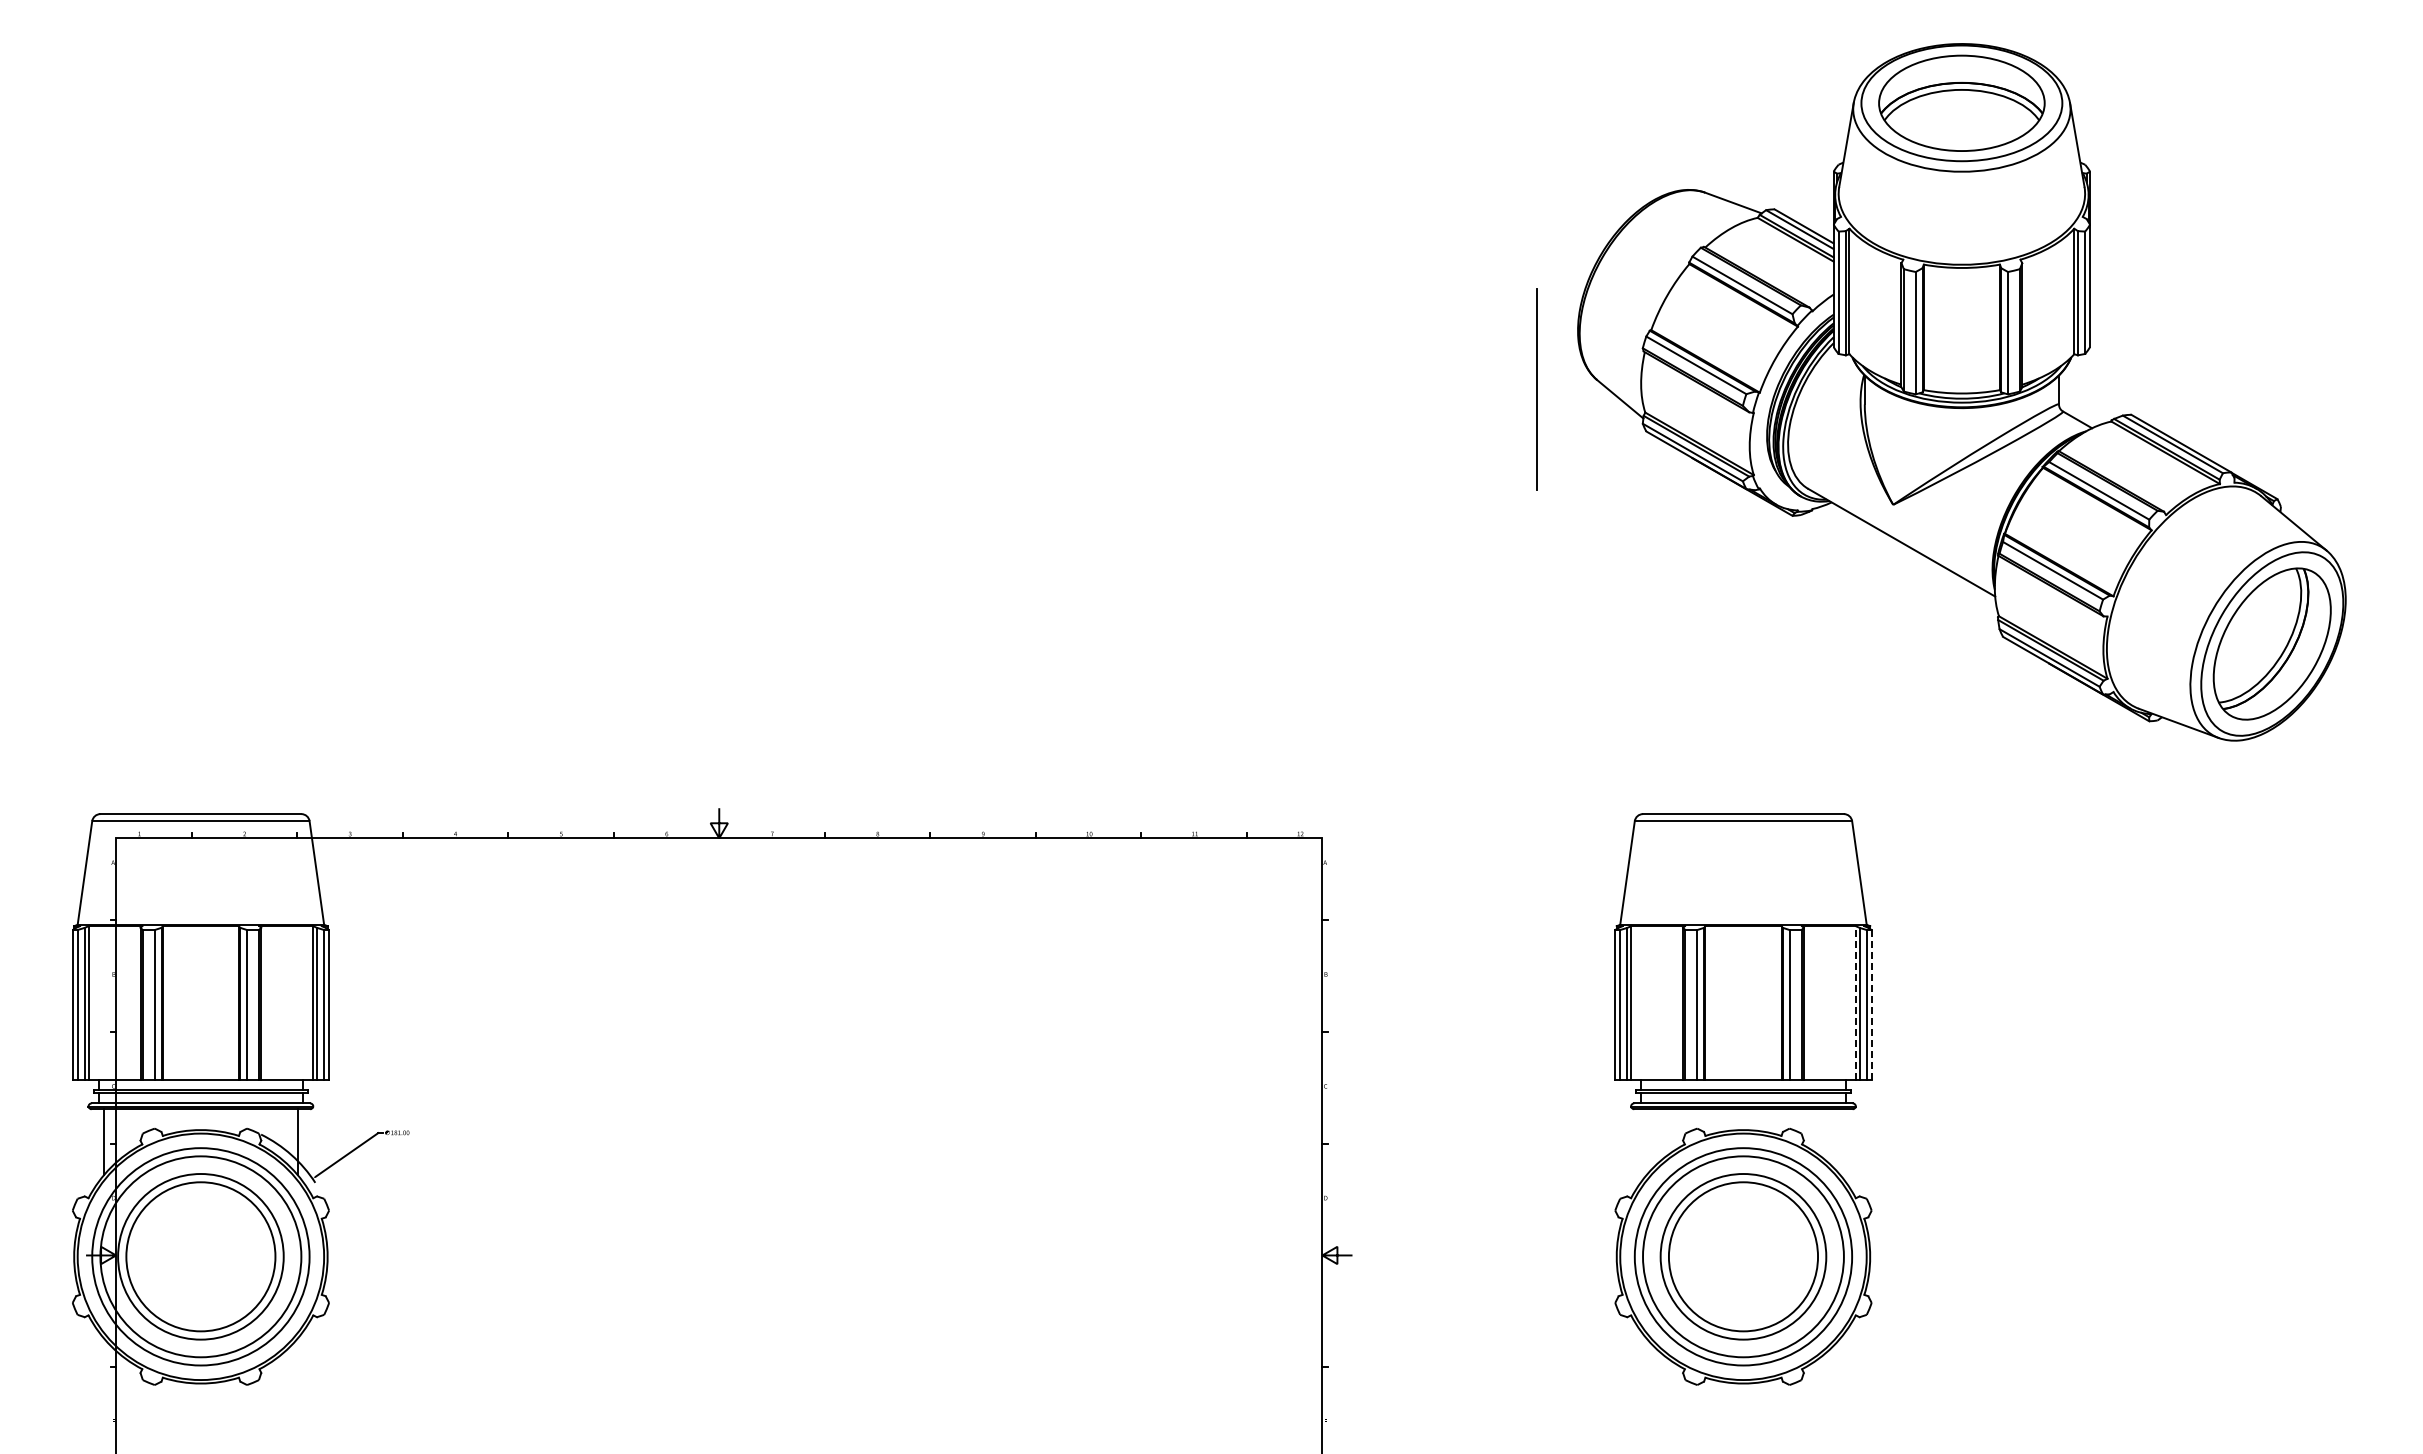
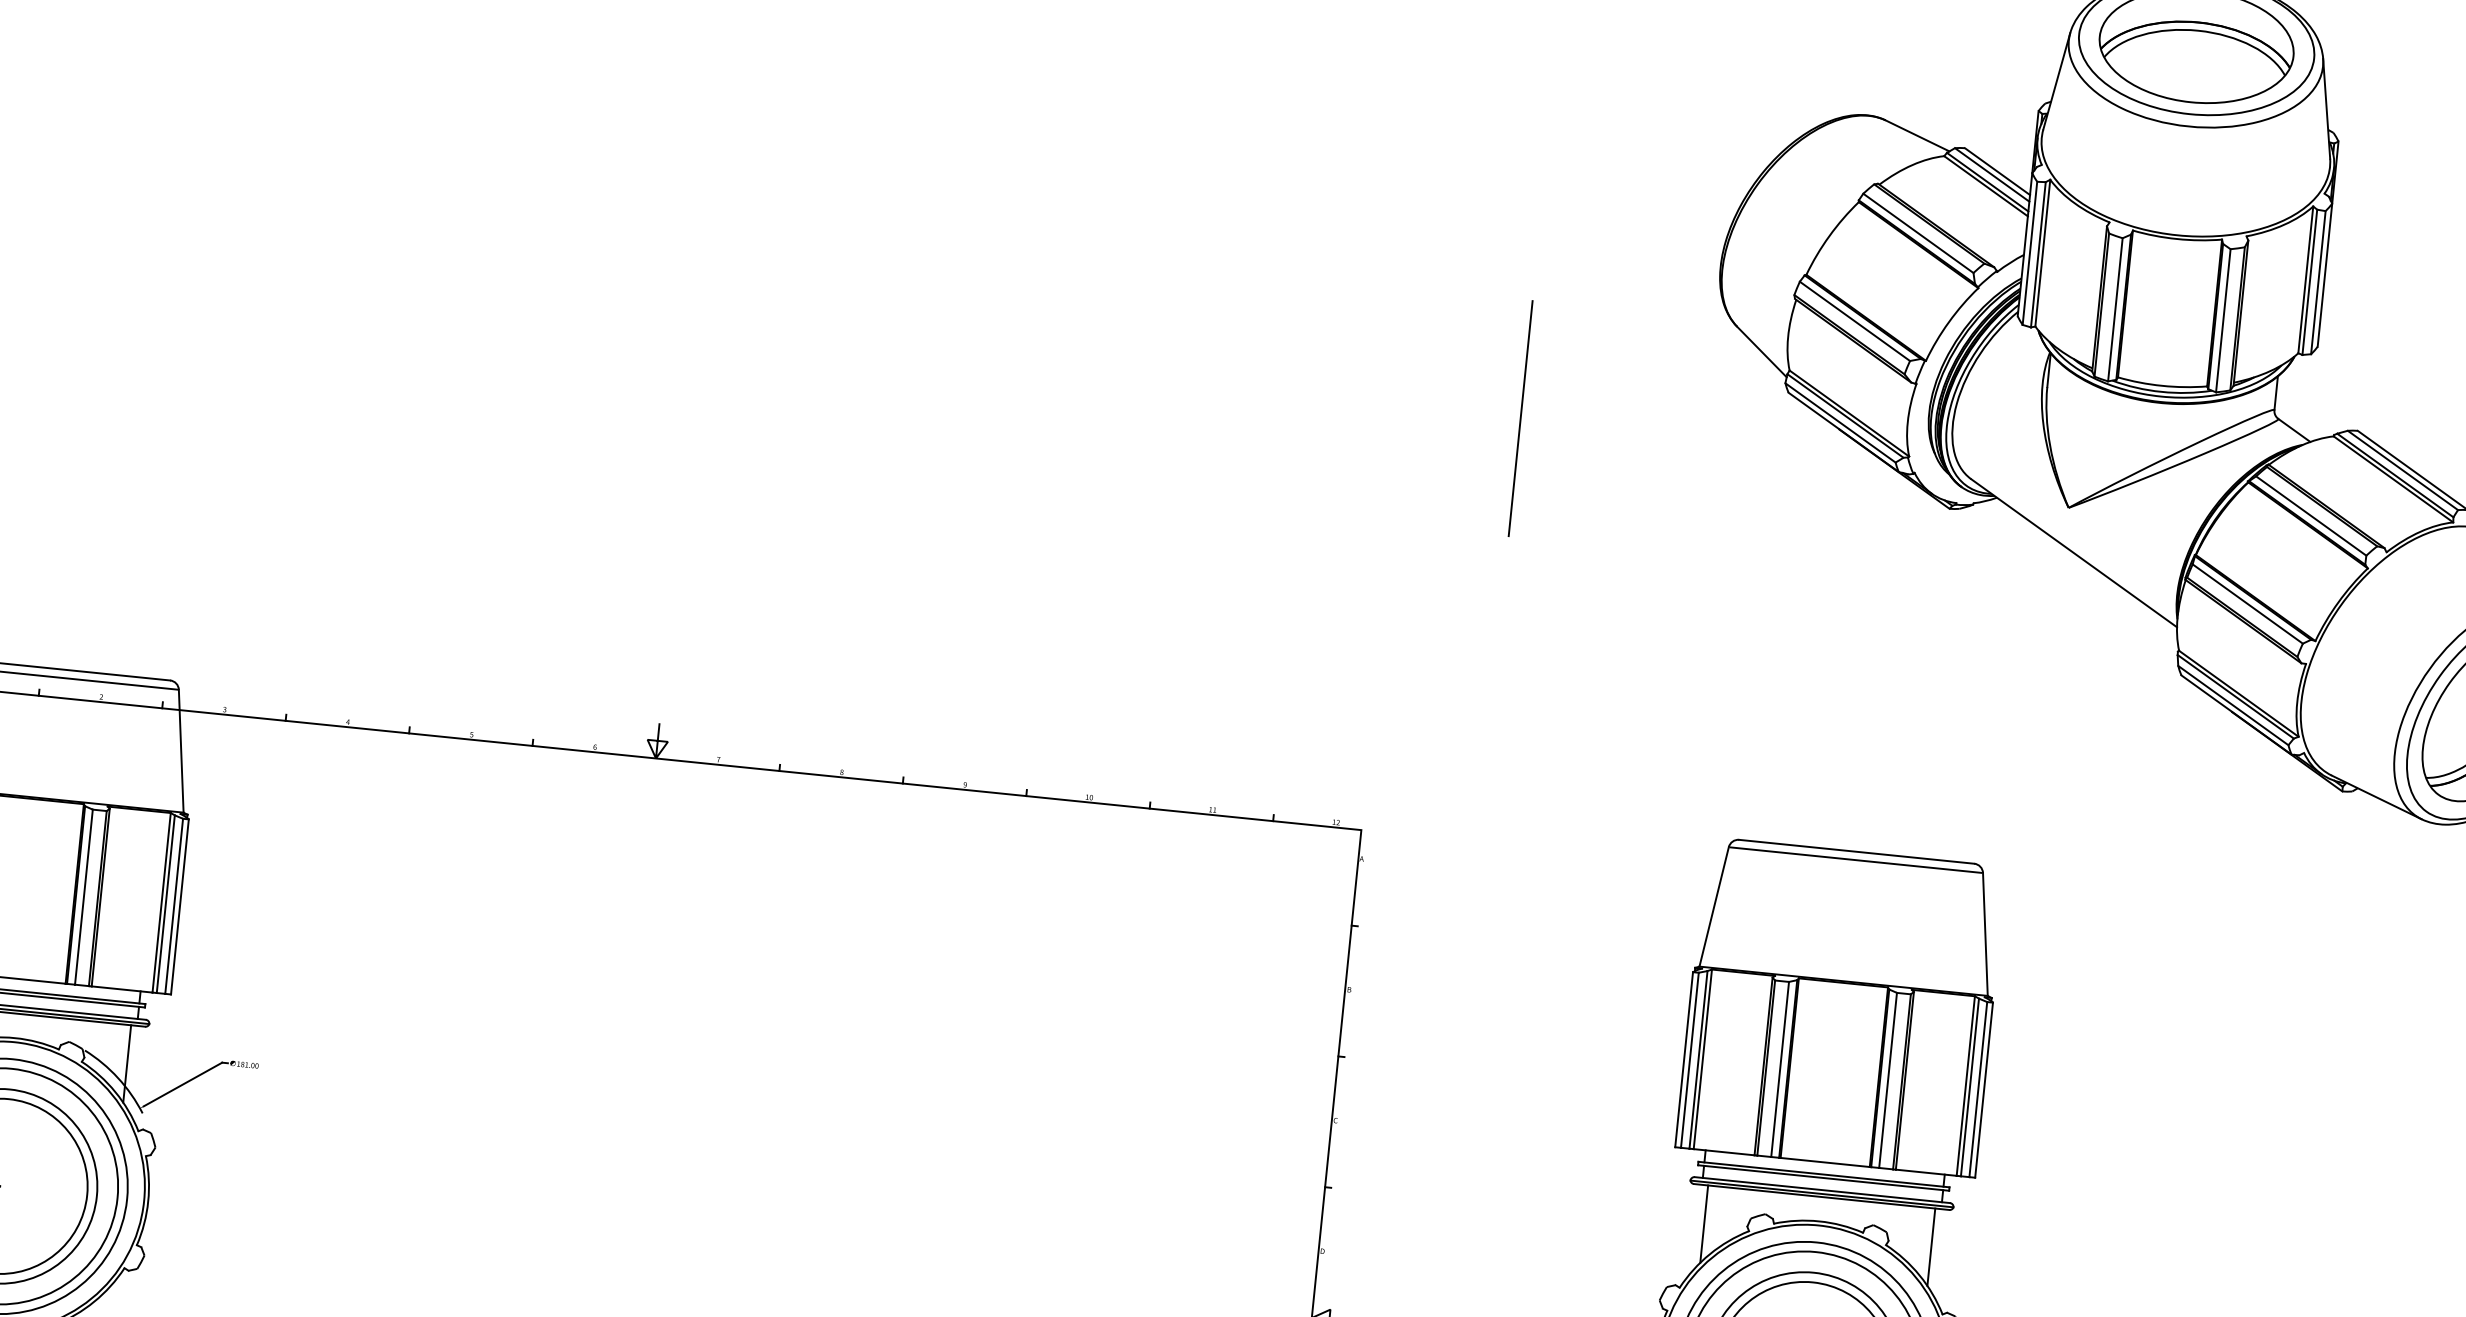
line: (1536, 389) -> (1520, 418), moved
line: (1855, 1002) -> (1965, 1085), dashed -> solid
line: (1871, 1004) -> (1983, 1089), dashed -> solid
line: (1646, 1142) -> (1704, 1224), added
line: (1840, 1142) -> (1931, 1247), added

